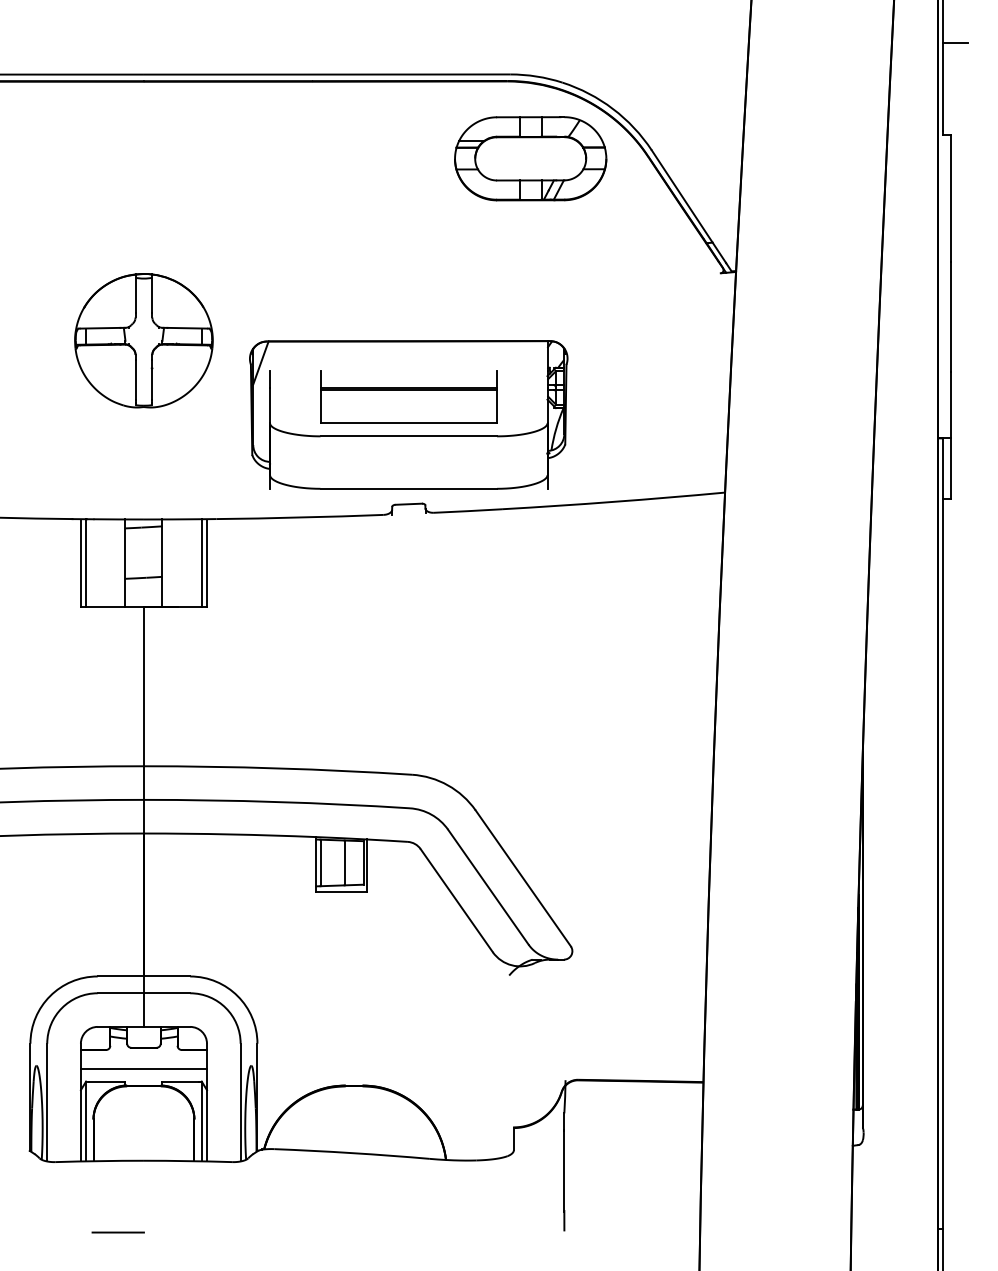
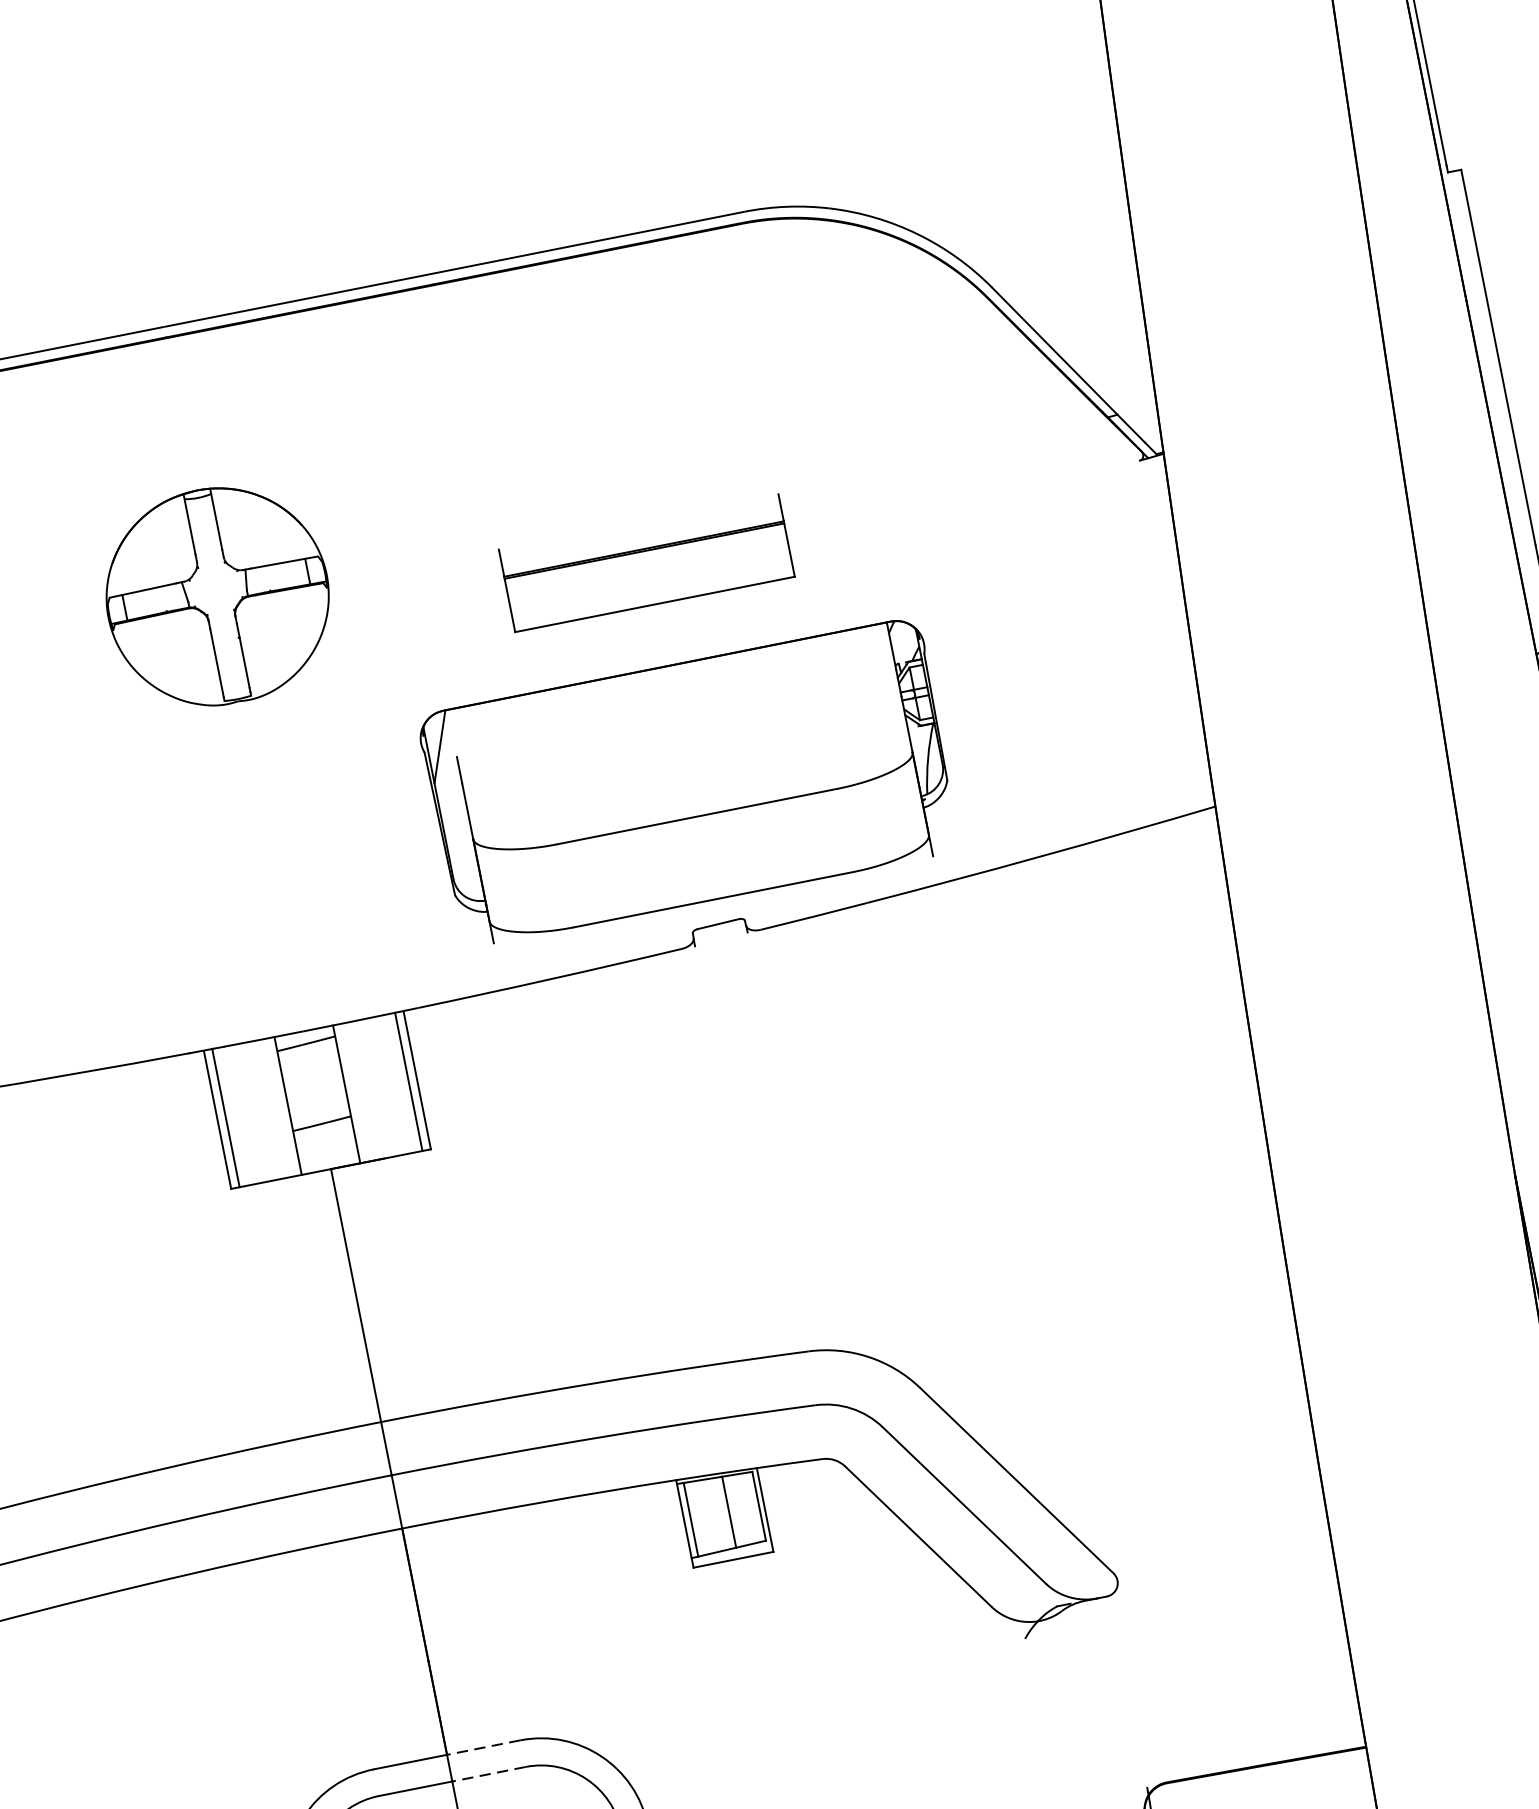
line: (954, 43) -> (1437, 23), removed
part: (530, 158) -> (802, 338), removed
part: (143, 340) -> (216, 596), moved
part: (408, 396) -> (646, 562), moved
line: (166, 976) -> (482, 1747), solid -> dashed
line: (166, 993) -> (488, 1774), solid -> dashed

